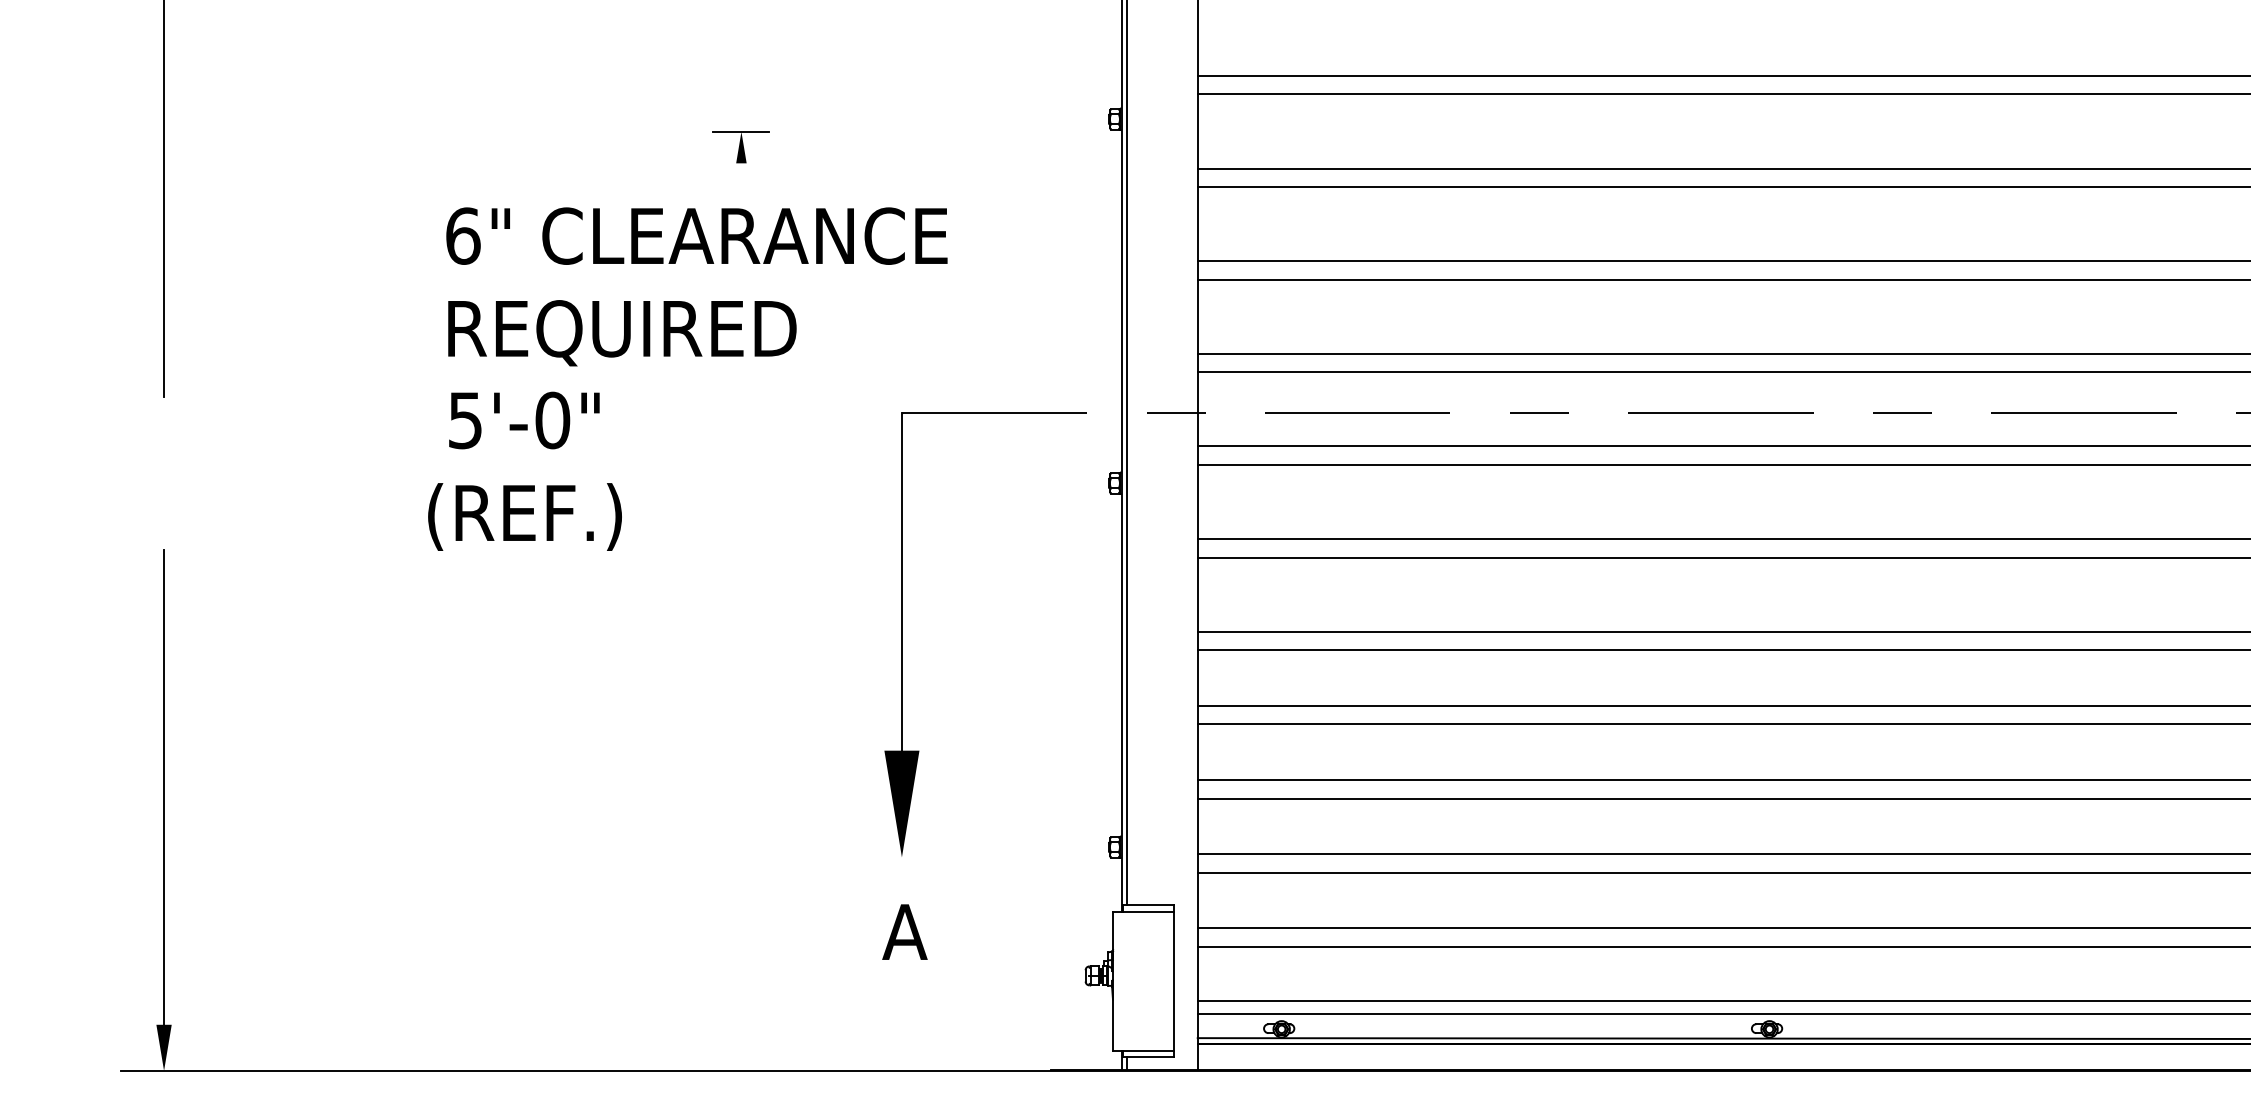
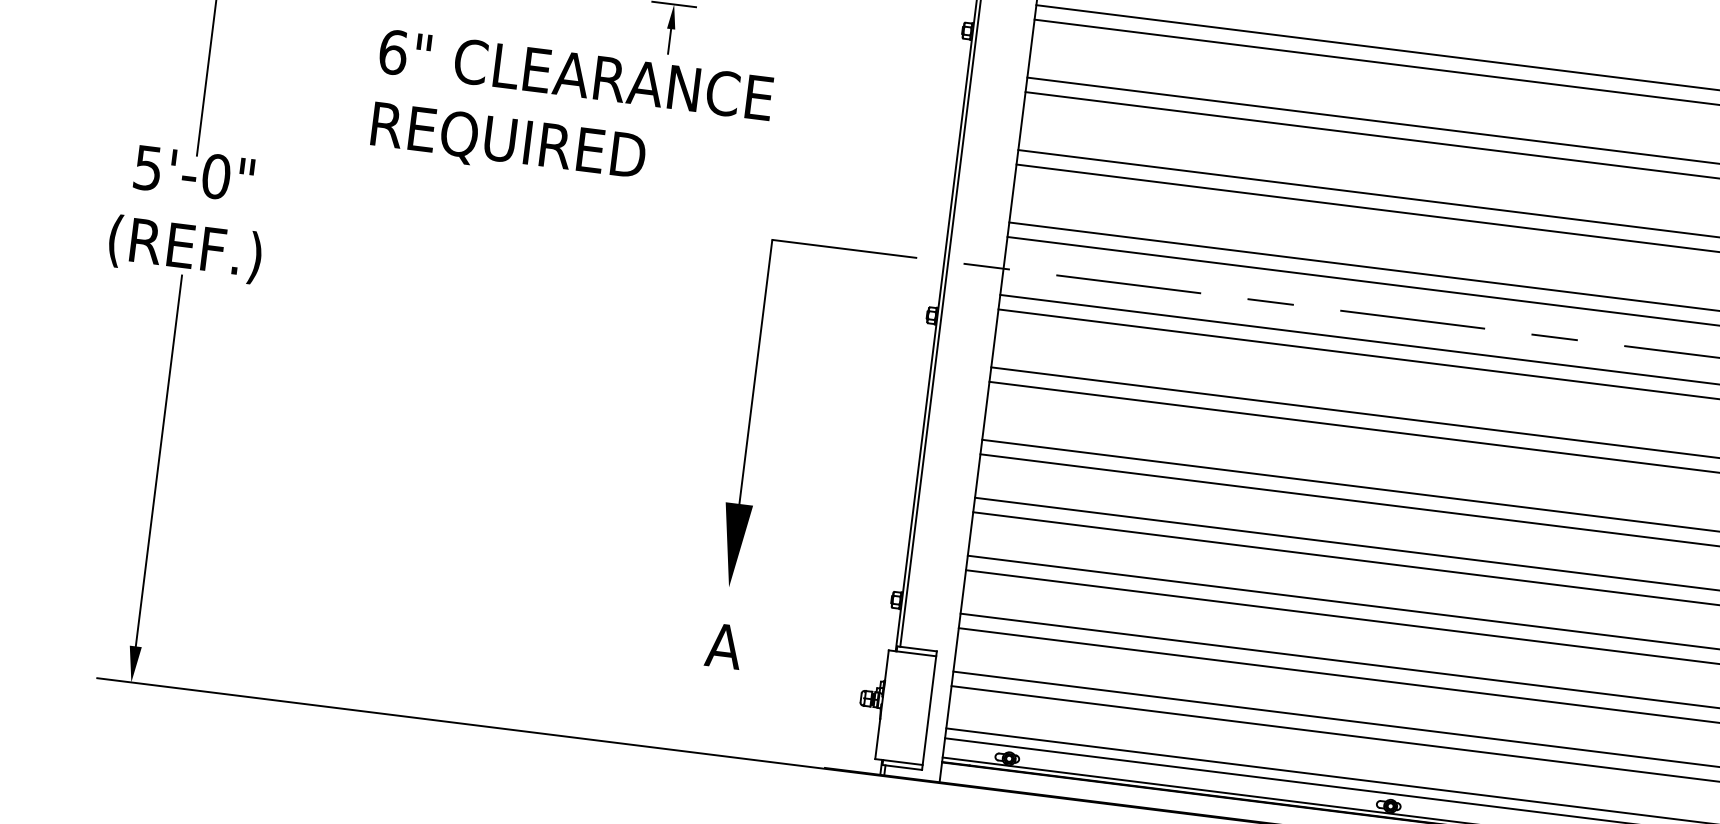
line: (741, 178) -> (669, 40), added
text: (696, 286) -> (570, 114), moved
text: (524, 470) -> (189, 212), moved

